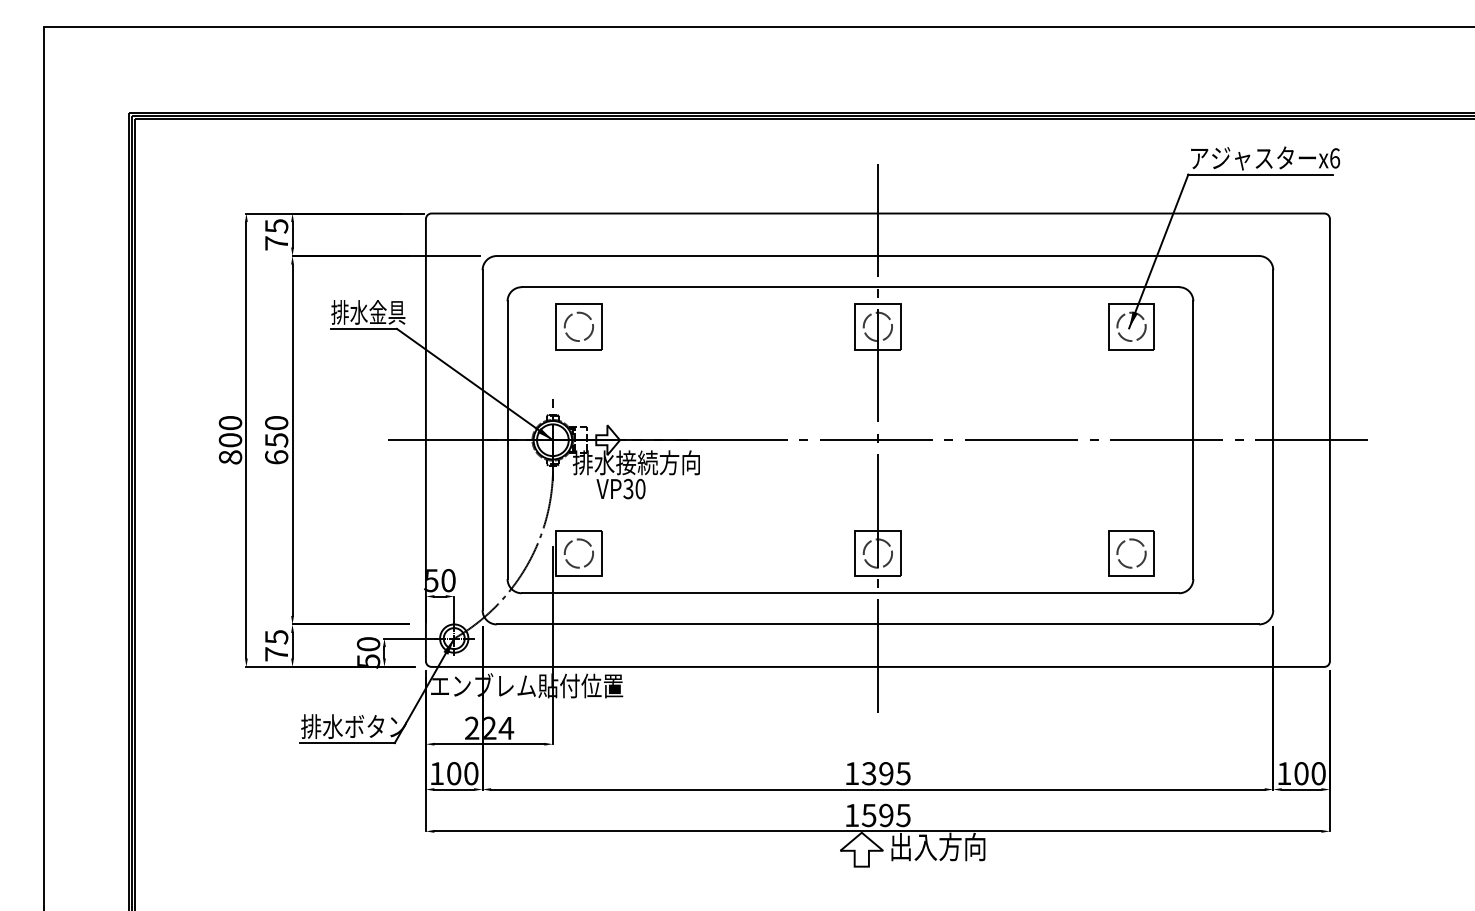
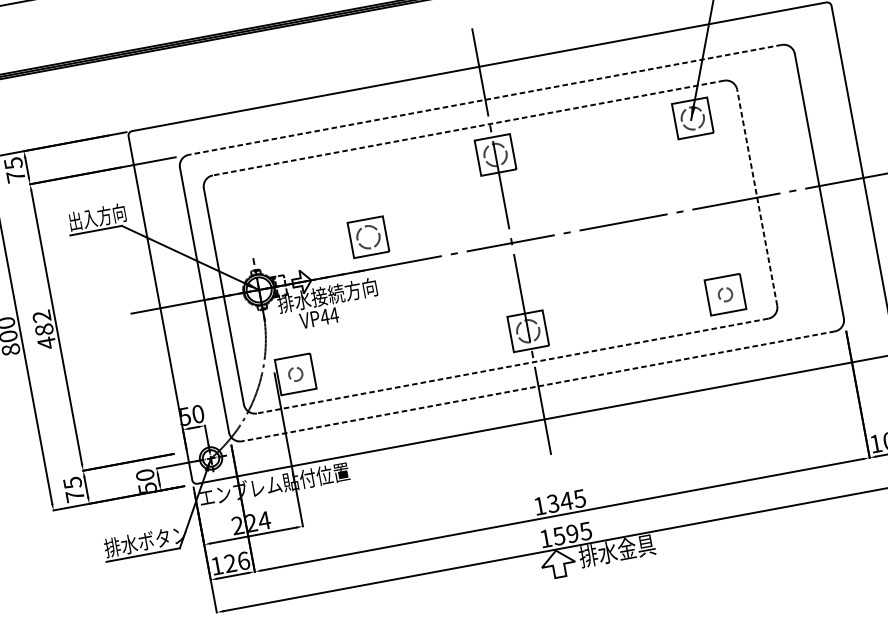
line: (877, 256) -> (485, 100), solid -> dashed
line: (850, 287) -> (468, 128), solid -> dashed
text: (368, 312) -> (97, 217), 排水金具 -> 出入方向
part: (578, 326) -> (368, 237), moved
text: (276, 440) -> (44, 330), 650 -> 482
line: (1193, 440) -> (757, 197), solid -> dashed
text: (634, 488) -> (329, 315), VP30 -> VP44
circle: (578, 553) -> (295, 374), size x0.6
circle: (1131, 553) -> (725, 294), size x0.6
line: (850, 593) -> (512, 366), solid -> dashed
line: (877, 624) -> (538, 386), solid -> dashed
text: (462, 773) -> (236, 562), 100 -> 126
text: (886, 773) -> (566, 501), 1395 -> 1345
text: (937, 846) -> (616, 550), 出入方向 -> 排水金具

